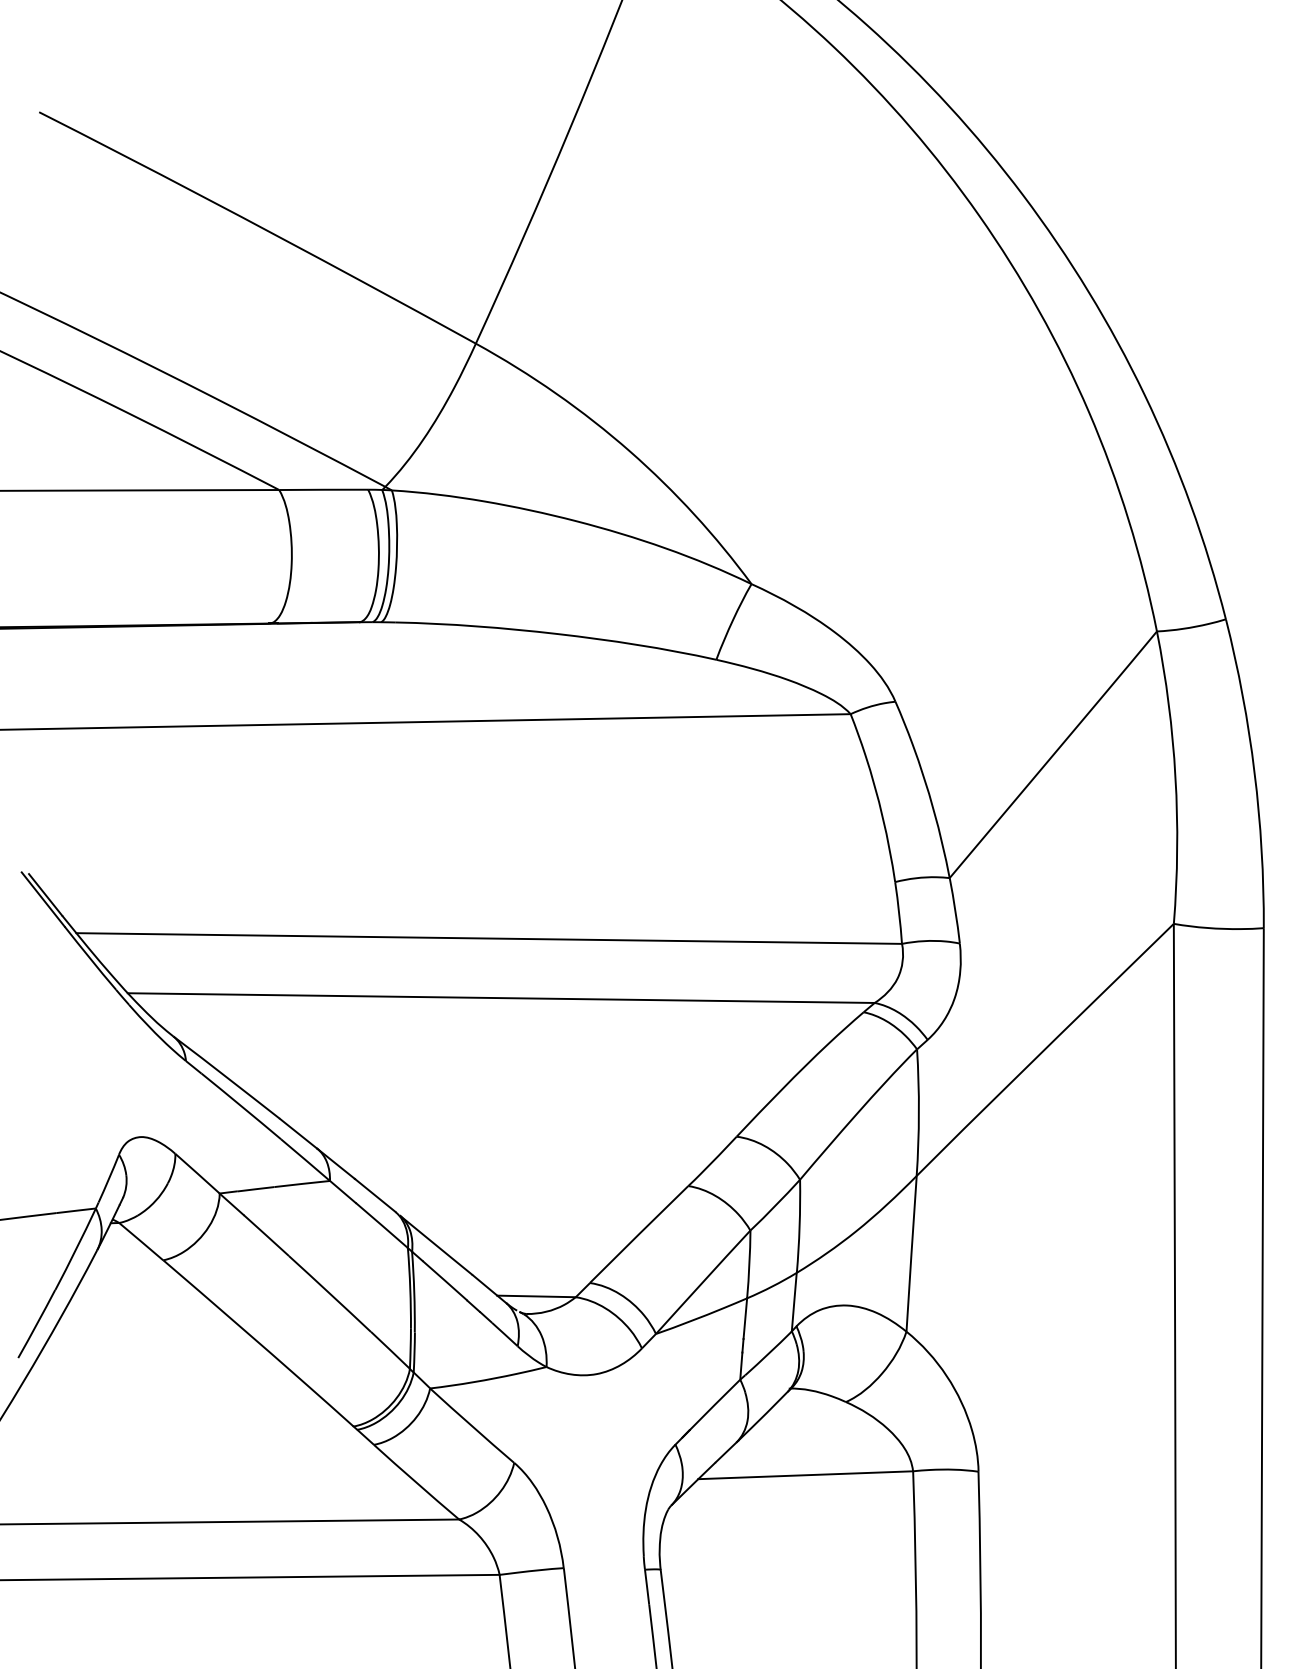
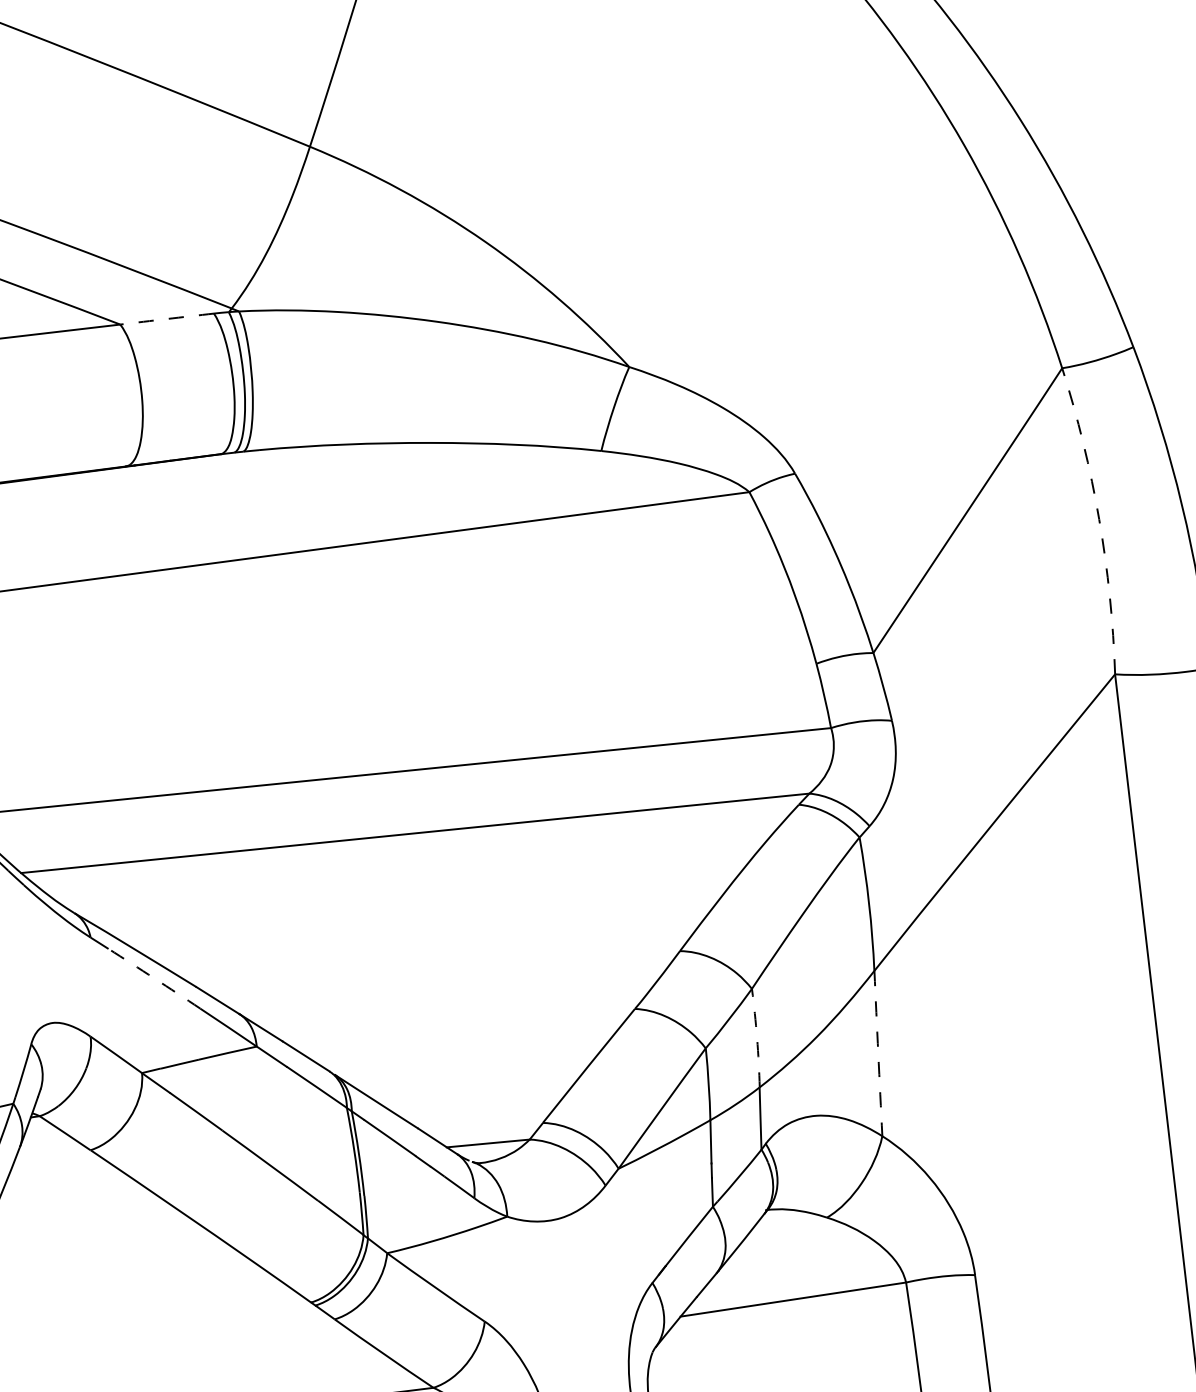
arc: (323, 489) -> (166, 318), solid -> dashed
arc: (1175, 777) -> (1099, 519), solid -> dashed
arc: (241, 1106) -> (154, 978), solid -> dashed
arc: (799, 1226) -> (756, 1038), solid -> dashed
arc: (911, 1253) -> (878, 1053), solid -> dashed

